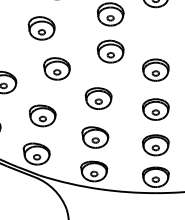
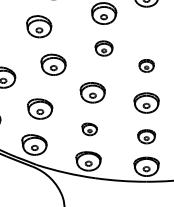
part: (110, 51) -> (103, 48), size x0.7
part: (155, 69) -> (146, 65), size x0.6
part: (95, 137) -> (89, 129), size x0.6
part: (155, 145) -> (146, 136), size x0.7

